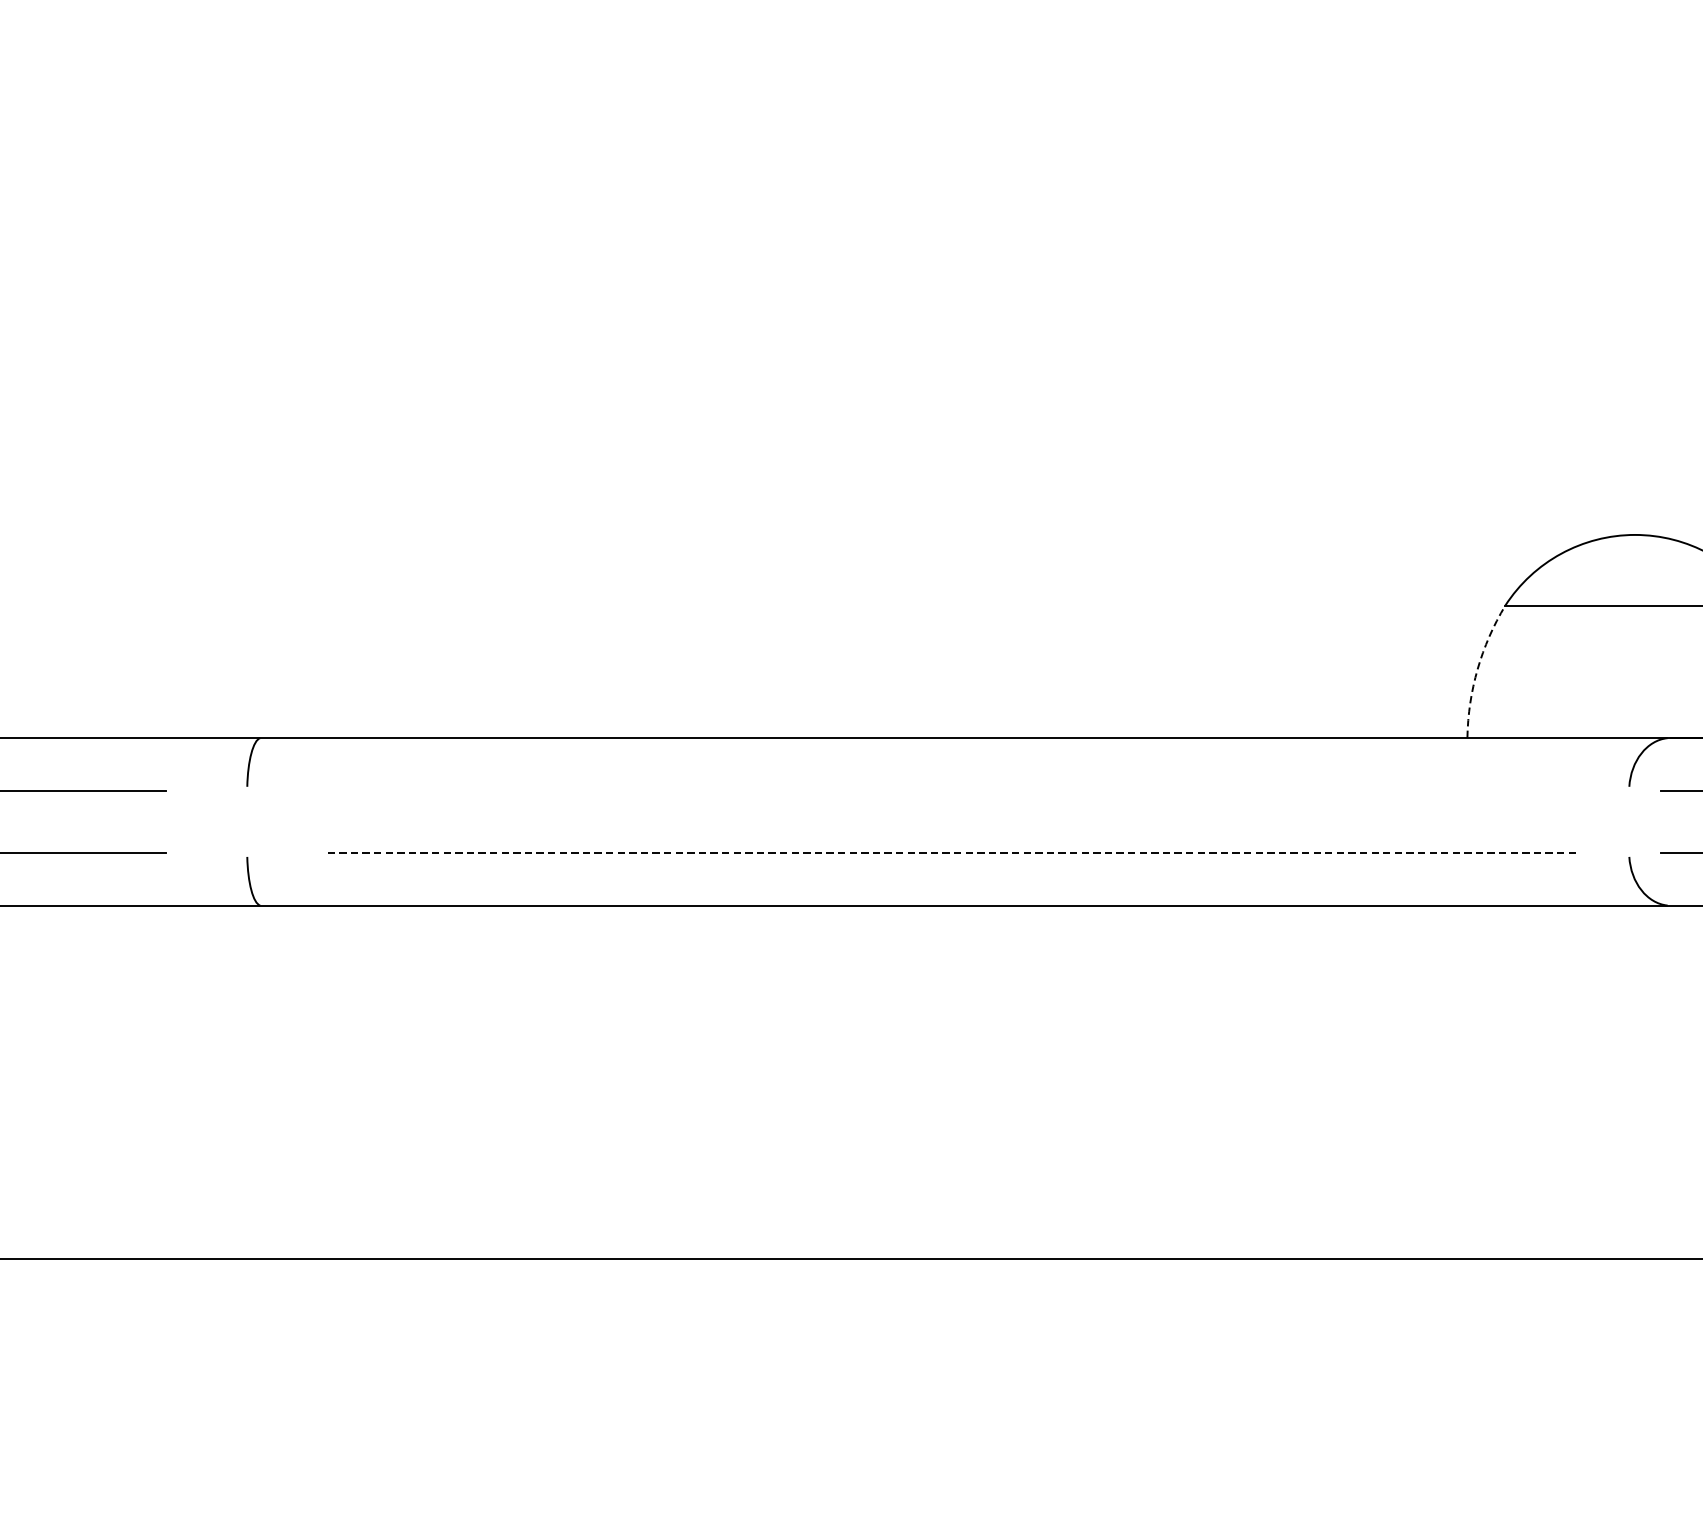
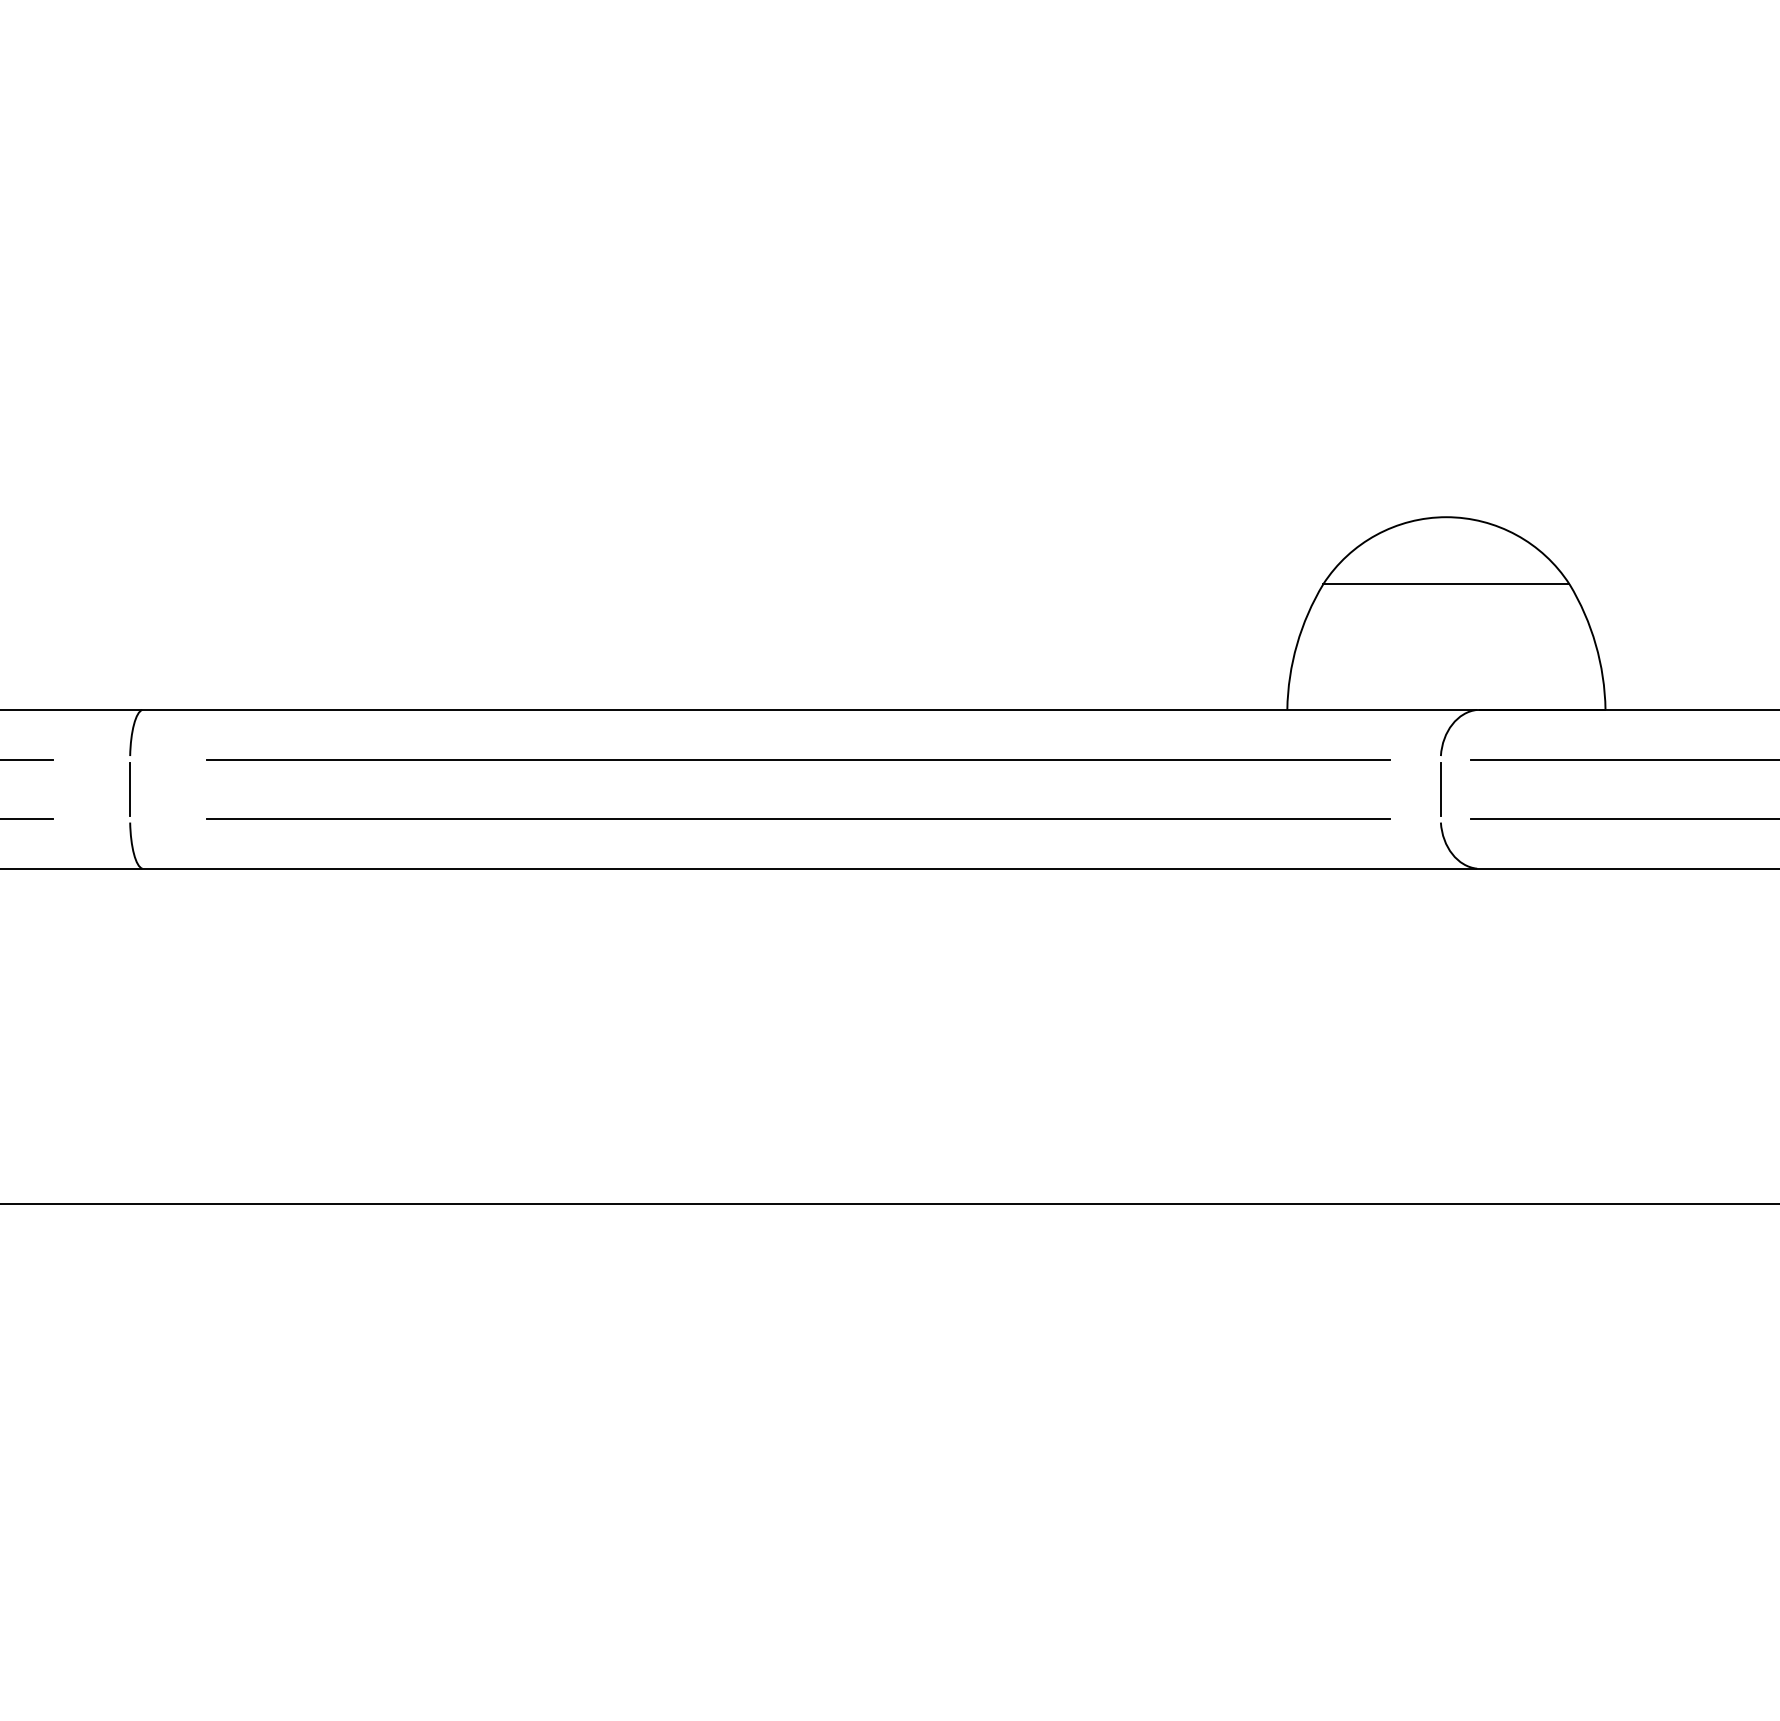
arc: (1478, 669) -> (1297, 644), dashed -> solid
line: (951, 791) -> (798, 760), added
line: (247, 821) -> (130, 788), added
line: (1628, 821) -> (1440, 788), added
line: (951, 852) -> (798, 818), dashed -> solid

